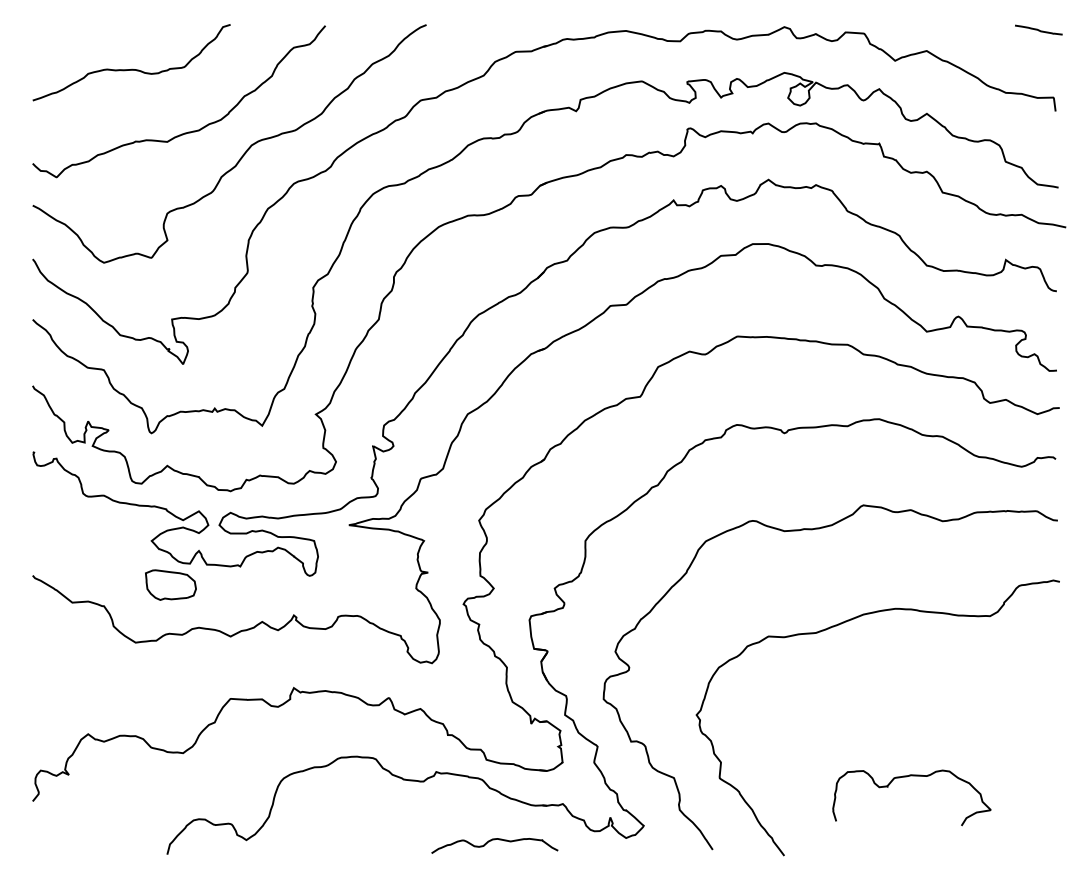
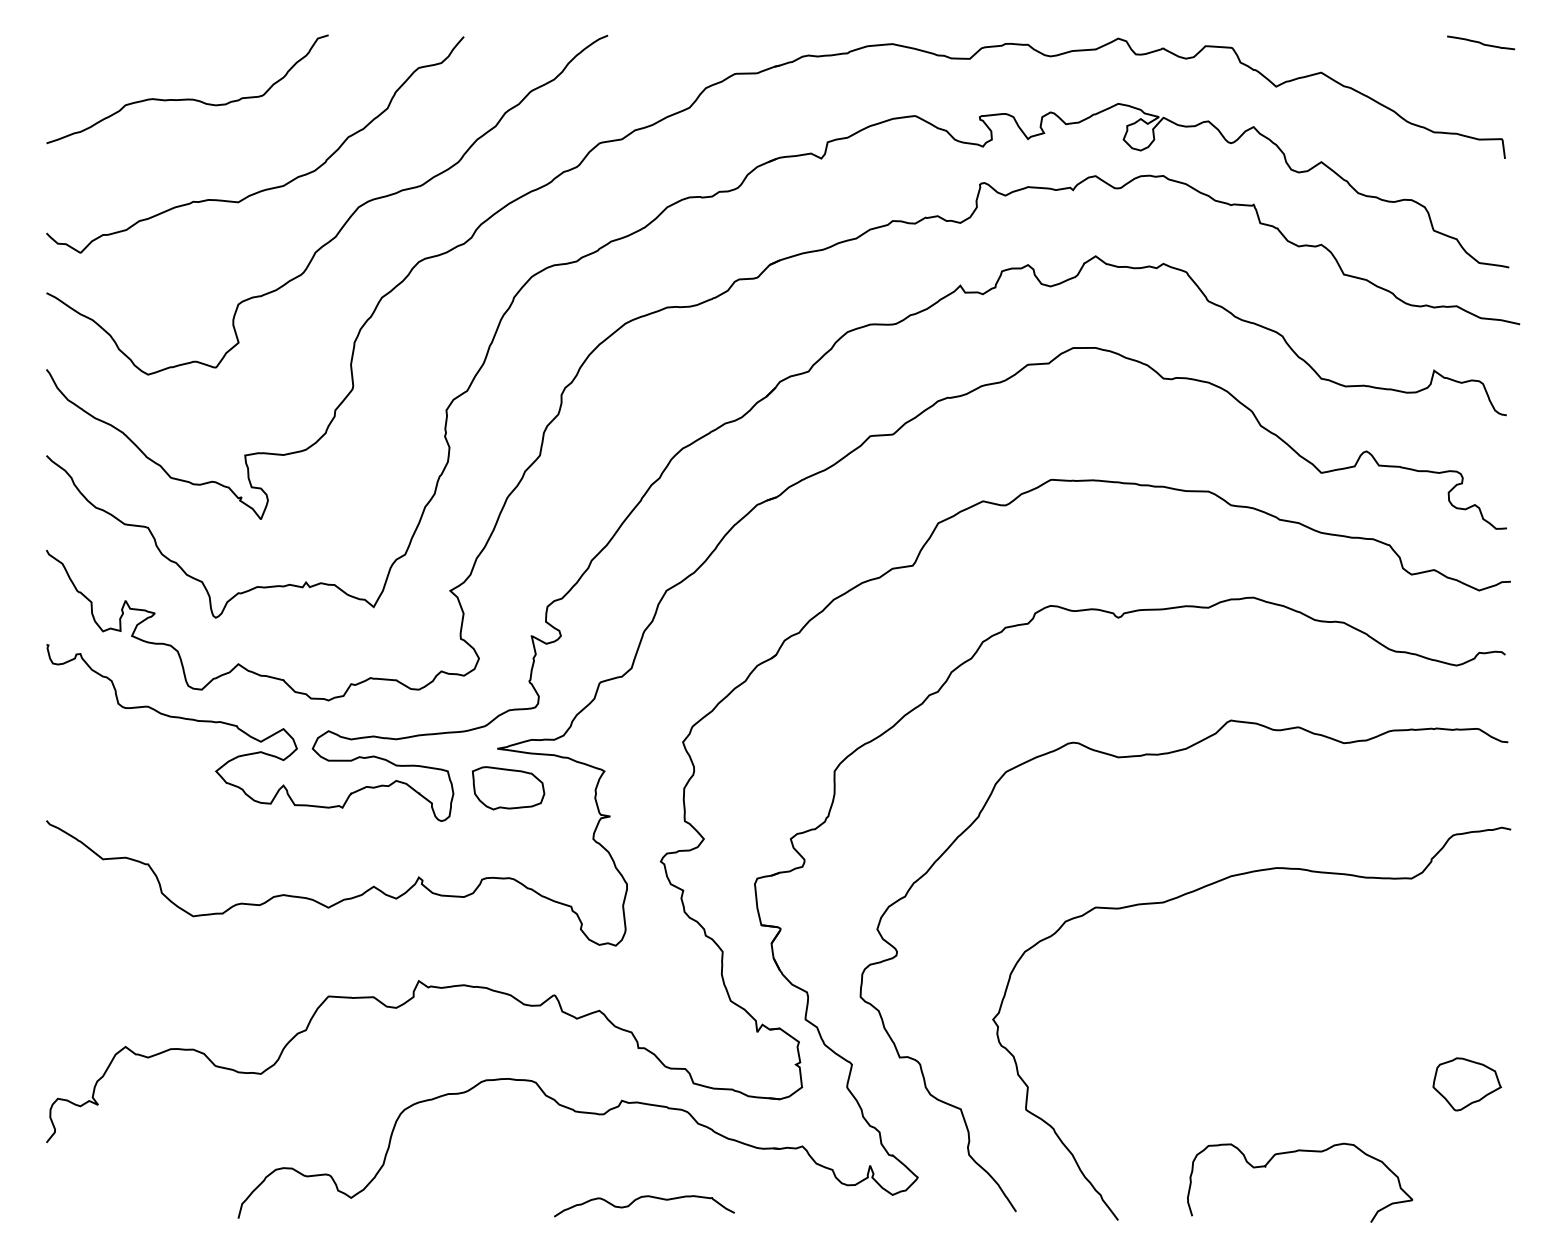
part: (170, 585) -> (508, 788), moved
part: (1029, 760) -> (1467, 1084), added
curve: (908, 776) -> (1295, 1152), moved
curve: (492, 840) -> (640, 1198), moved

